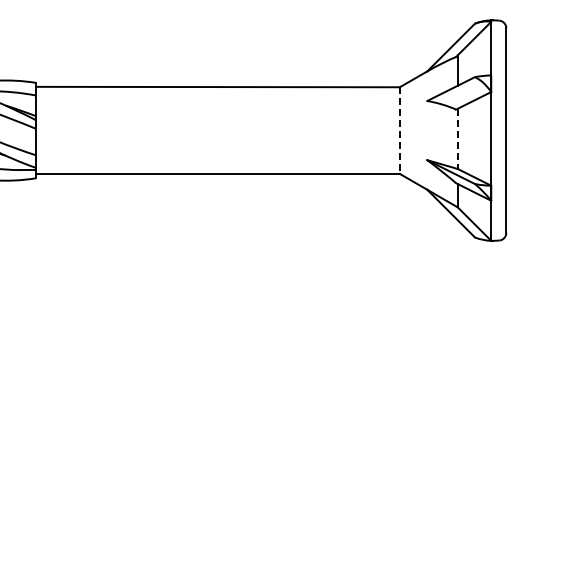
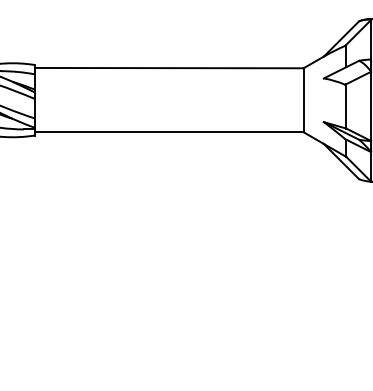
line: (399, 131) -> (303, 100), dashed -> solid
line: (457, 139) -> (346, 106), dashed -> solid

